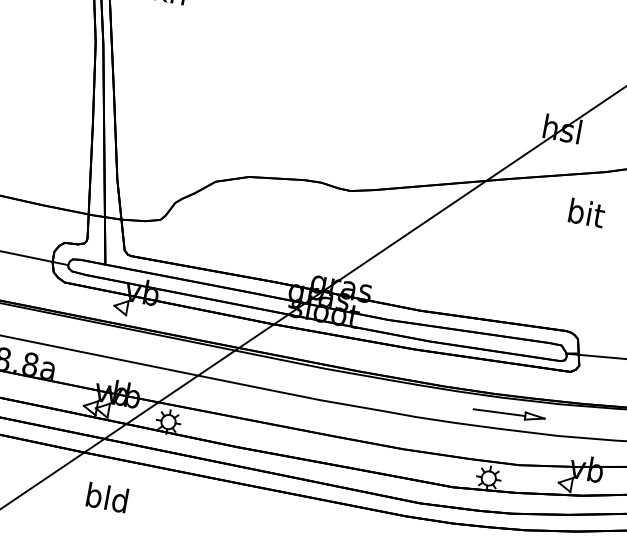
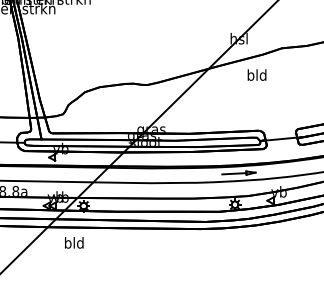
text: (585, 211) -> (256, 74), bit -> bld
text: (108, 496) -> (74, 242), moved

